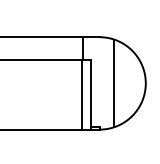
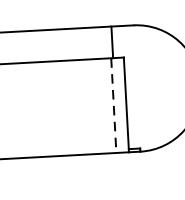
line: (114, 83) -> (157, 87), removed
line: (82, 94) -> (114, 104), solid -> dashed

